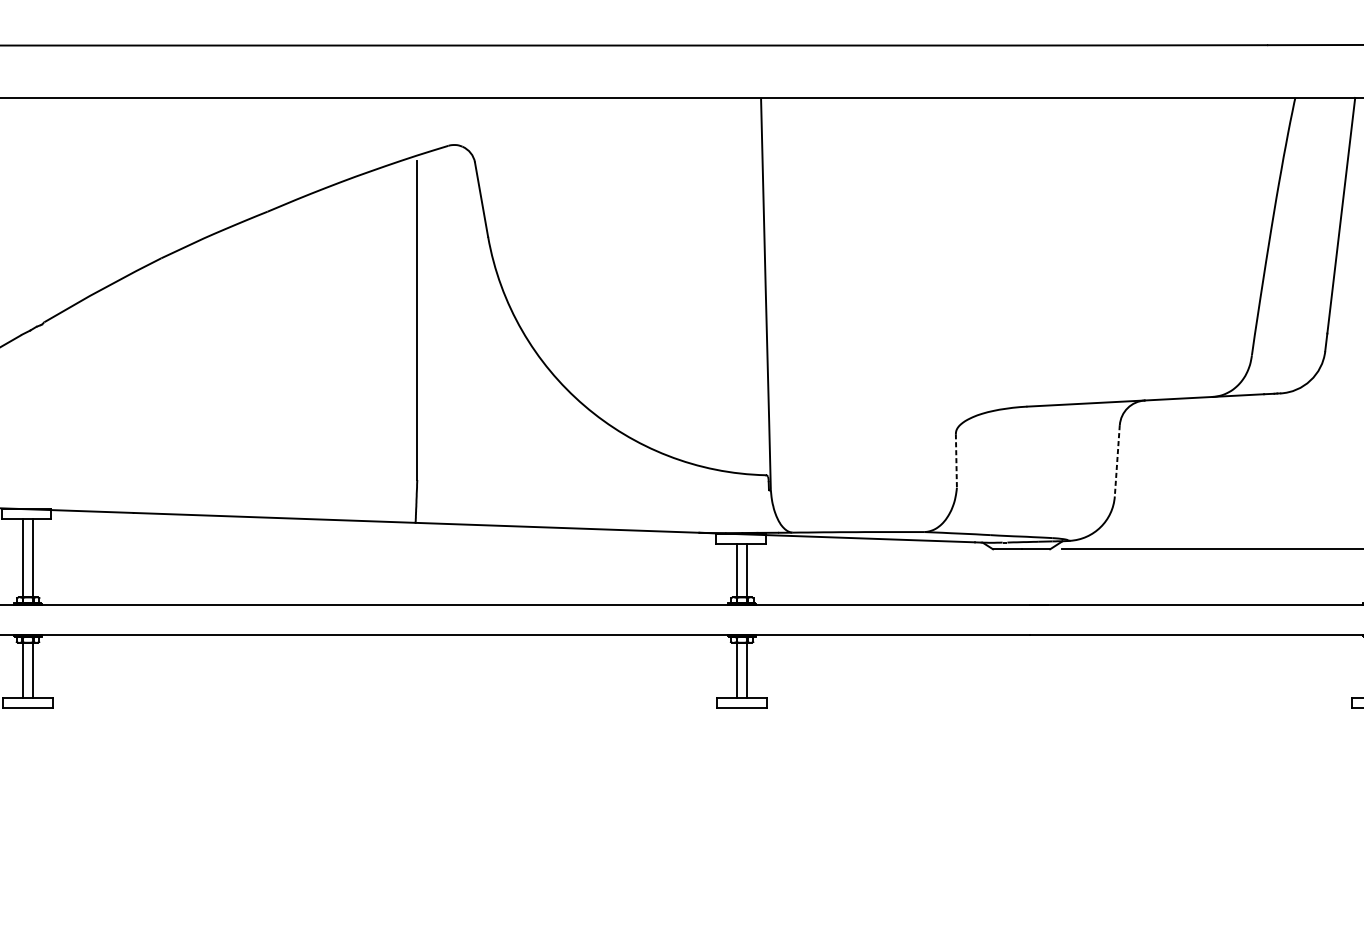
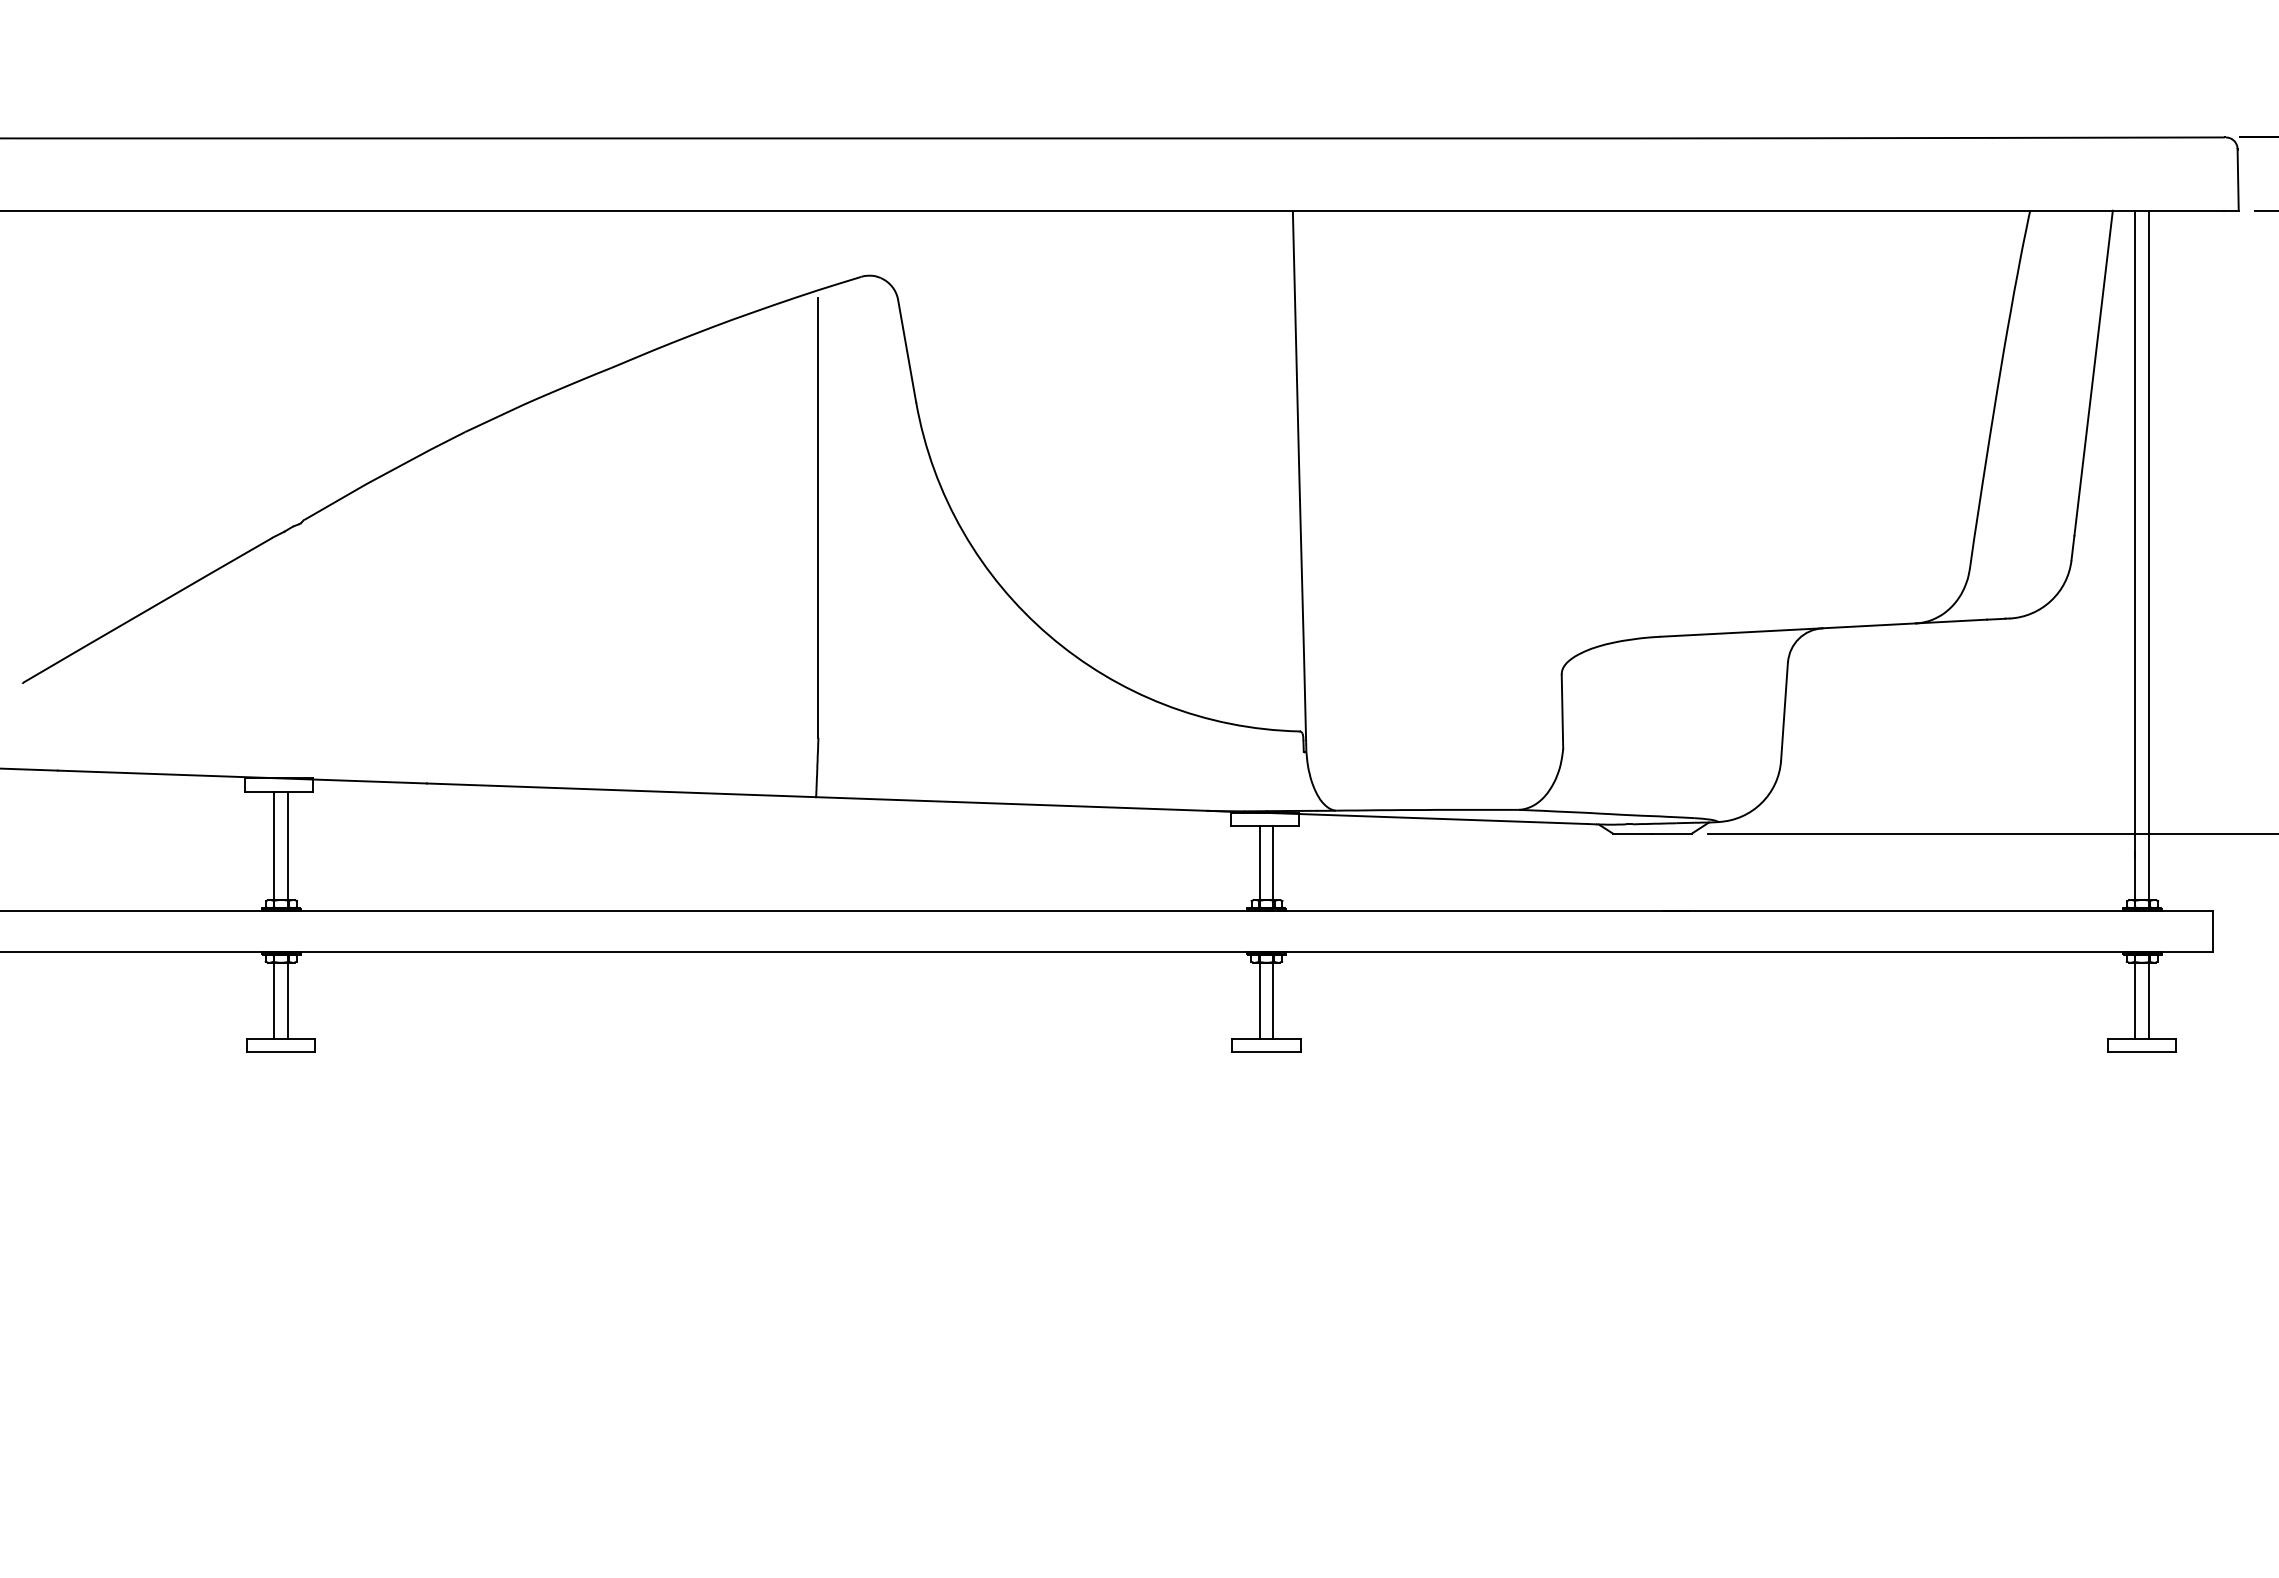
line: (956, 460) -> (1562, 711), dashed -> solid
line: (1117, 461) -> (1784, 712), dashed -> solid

